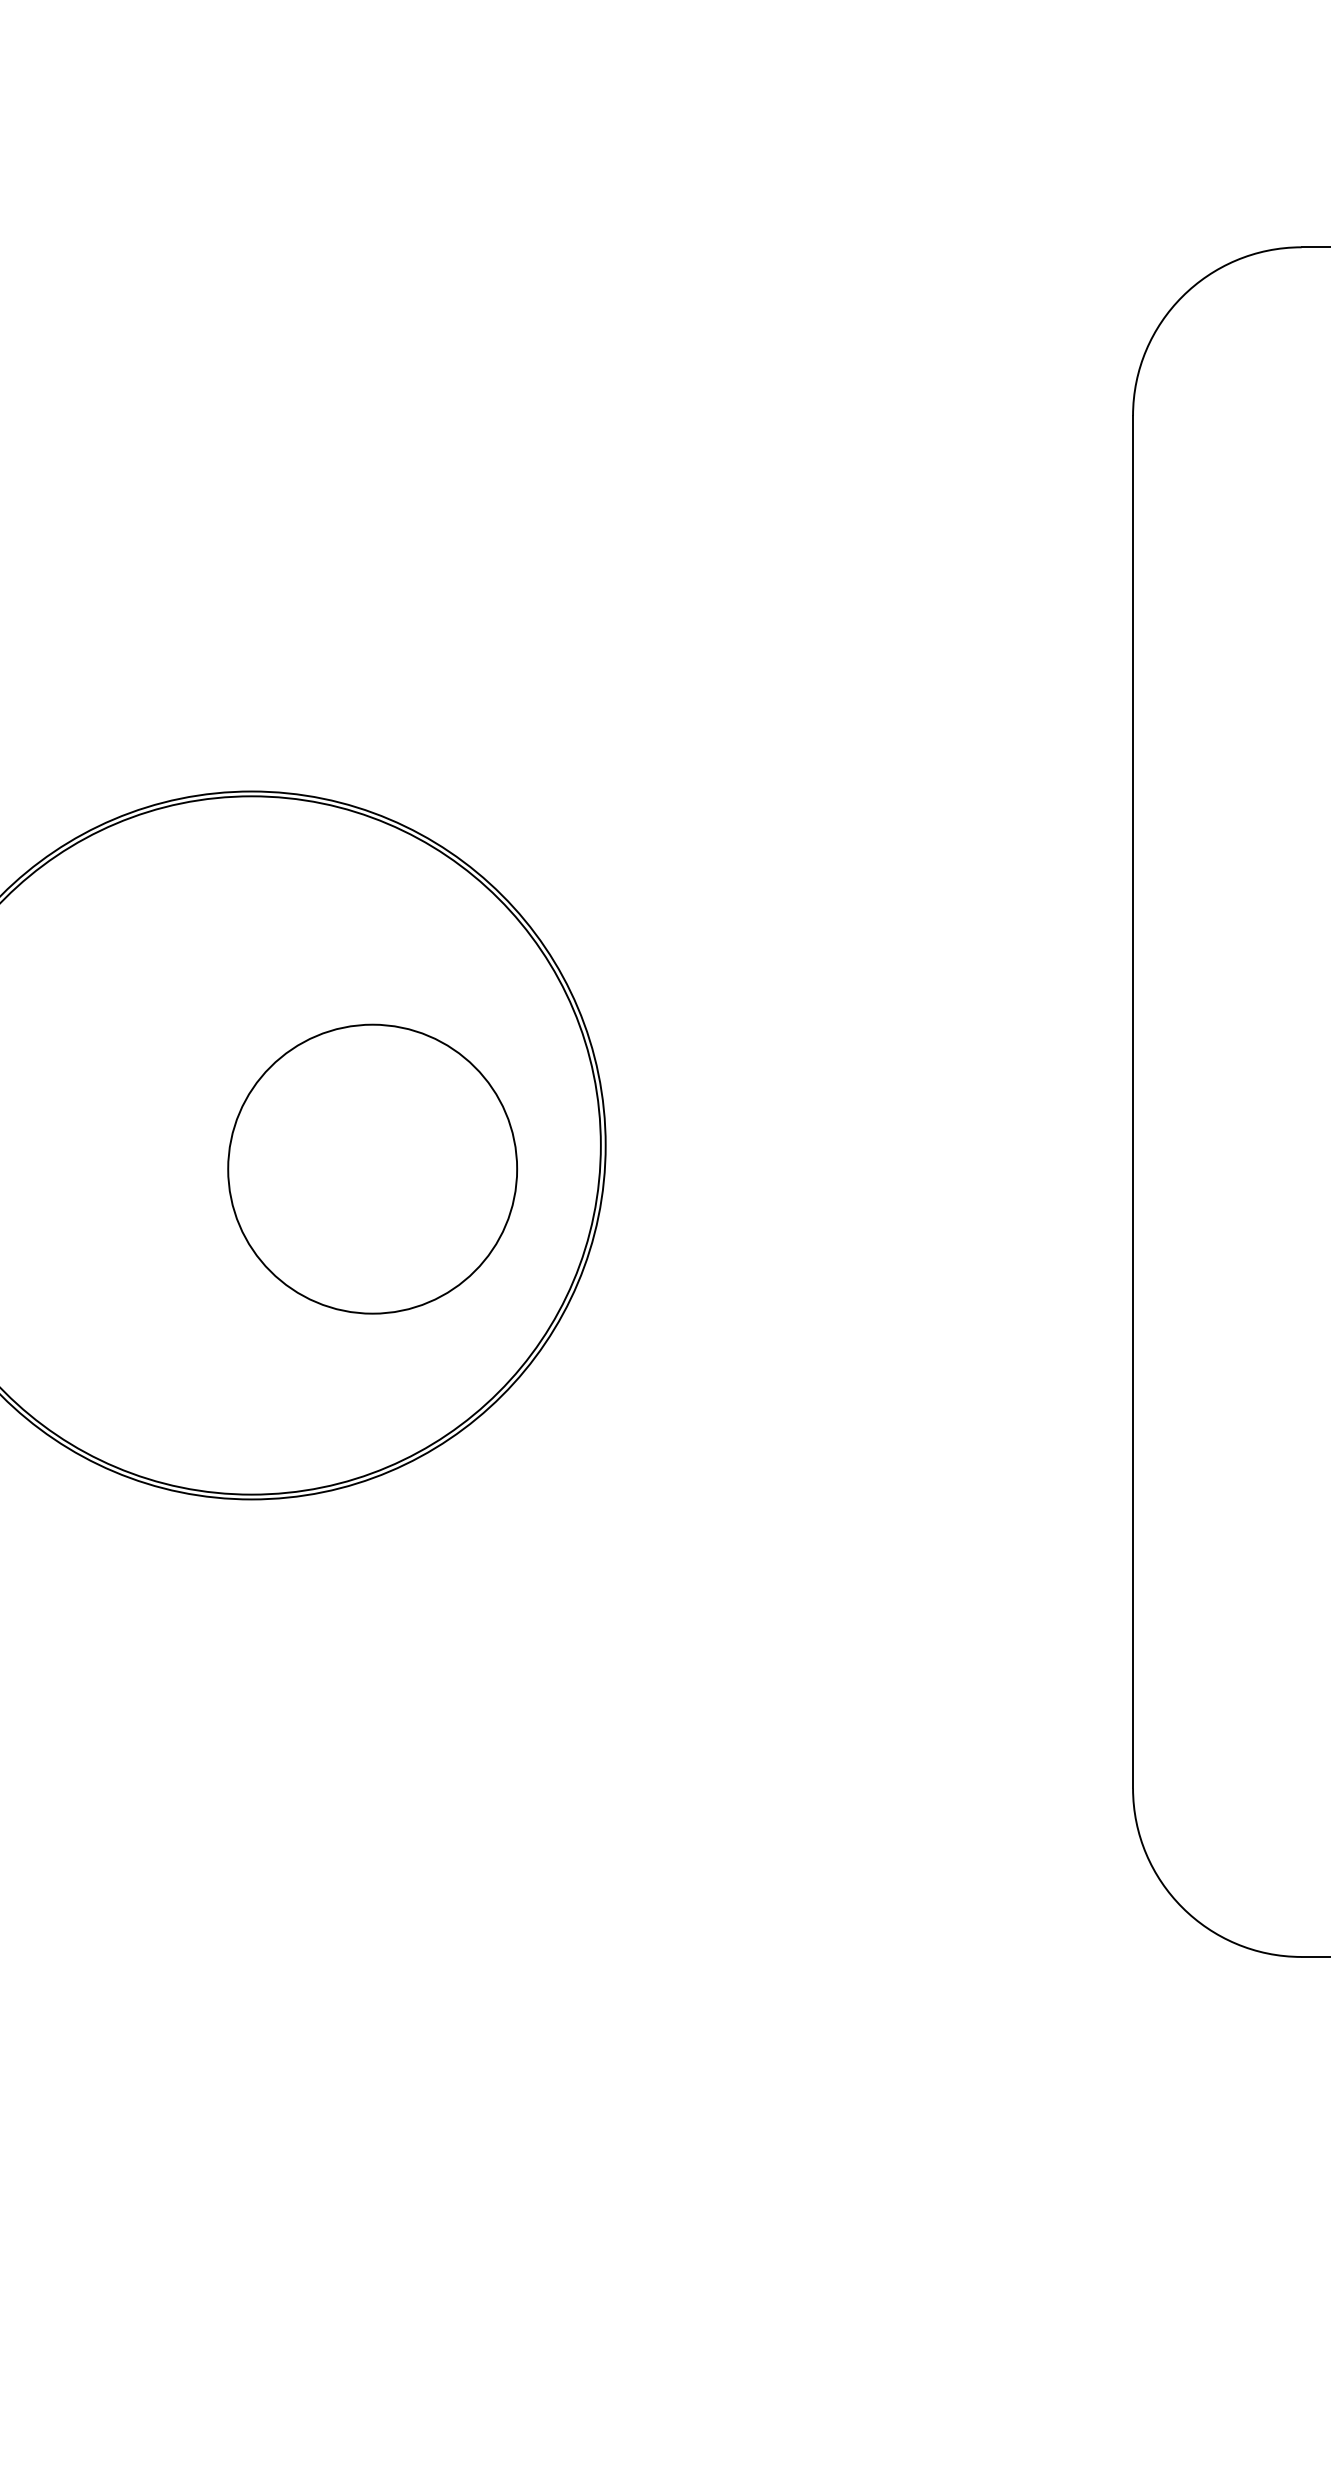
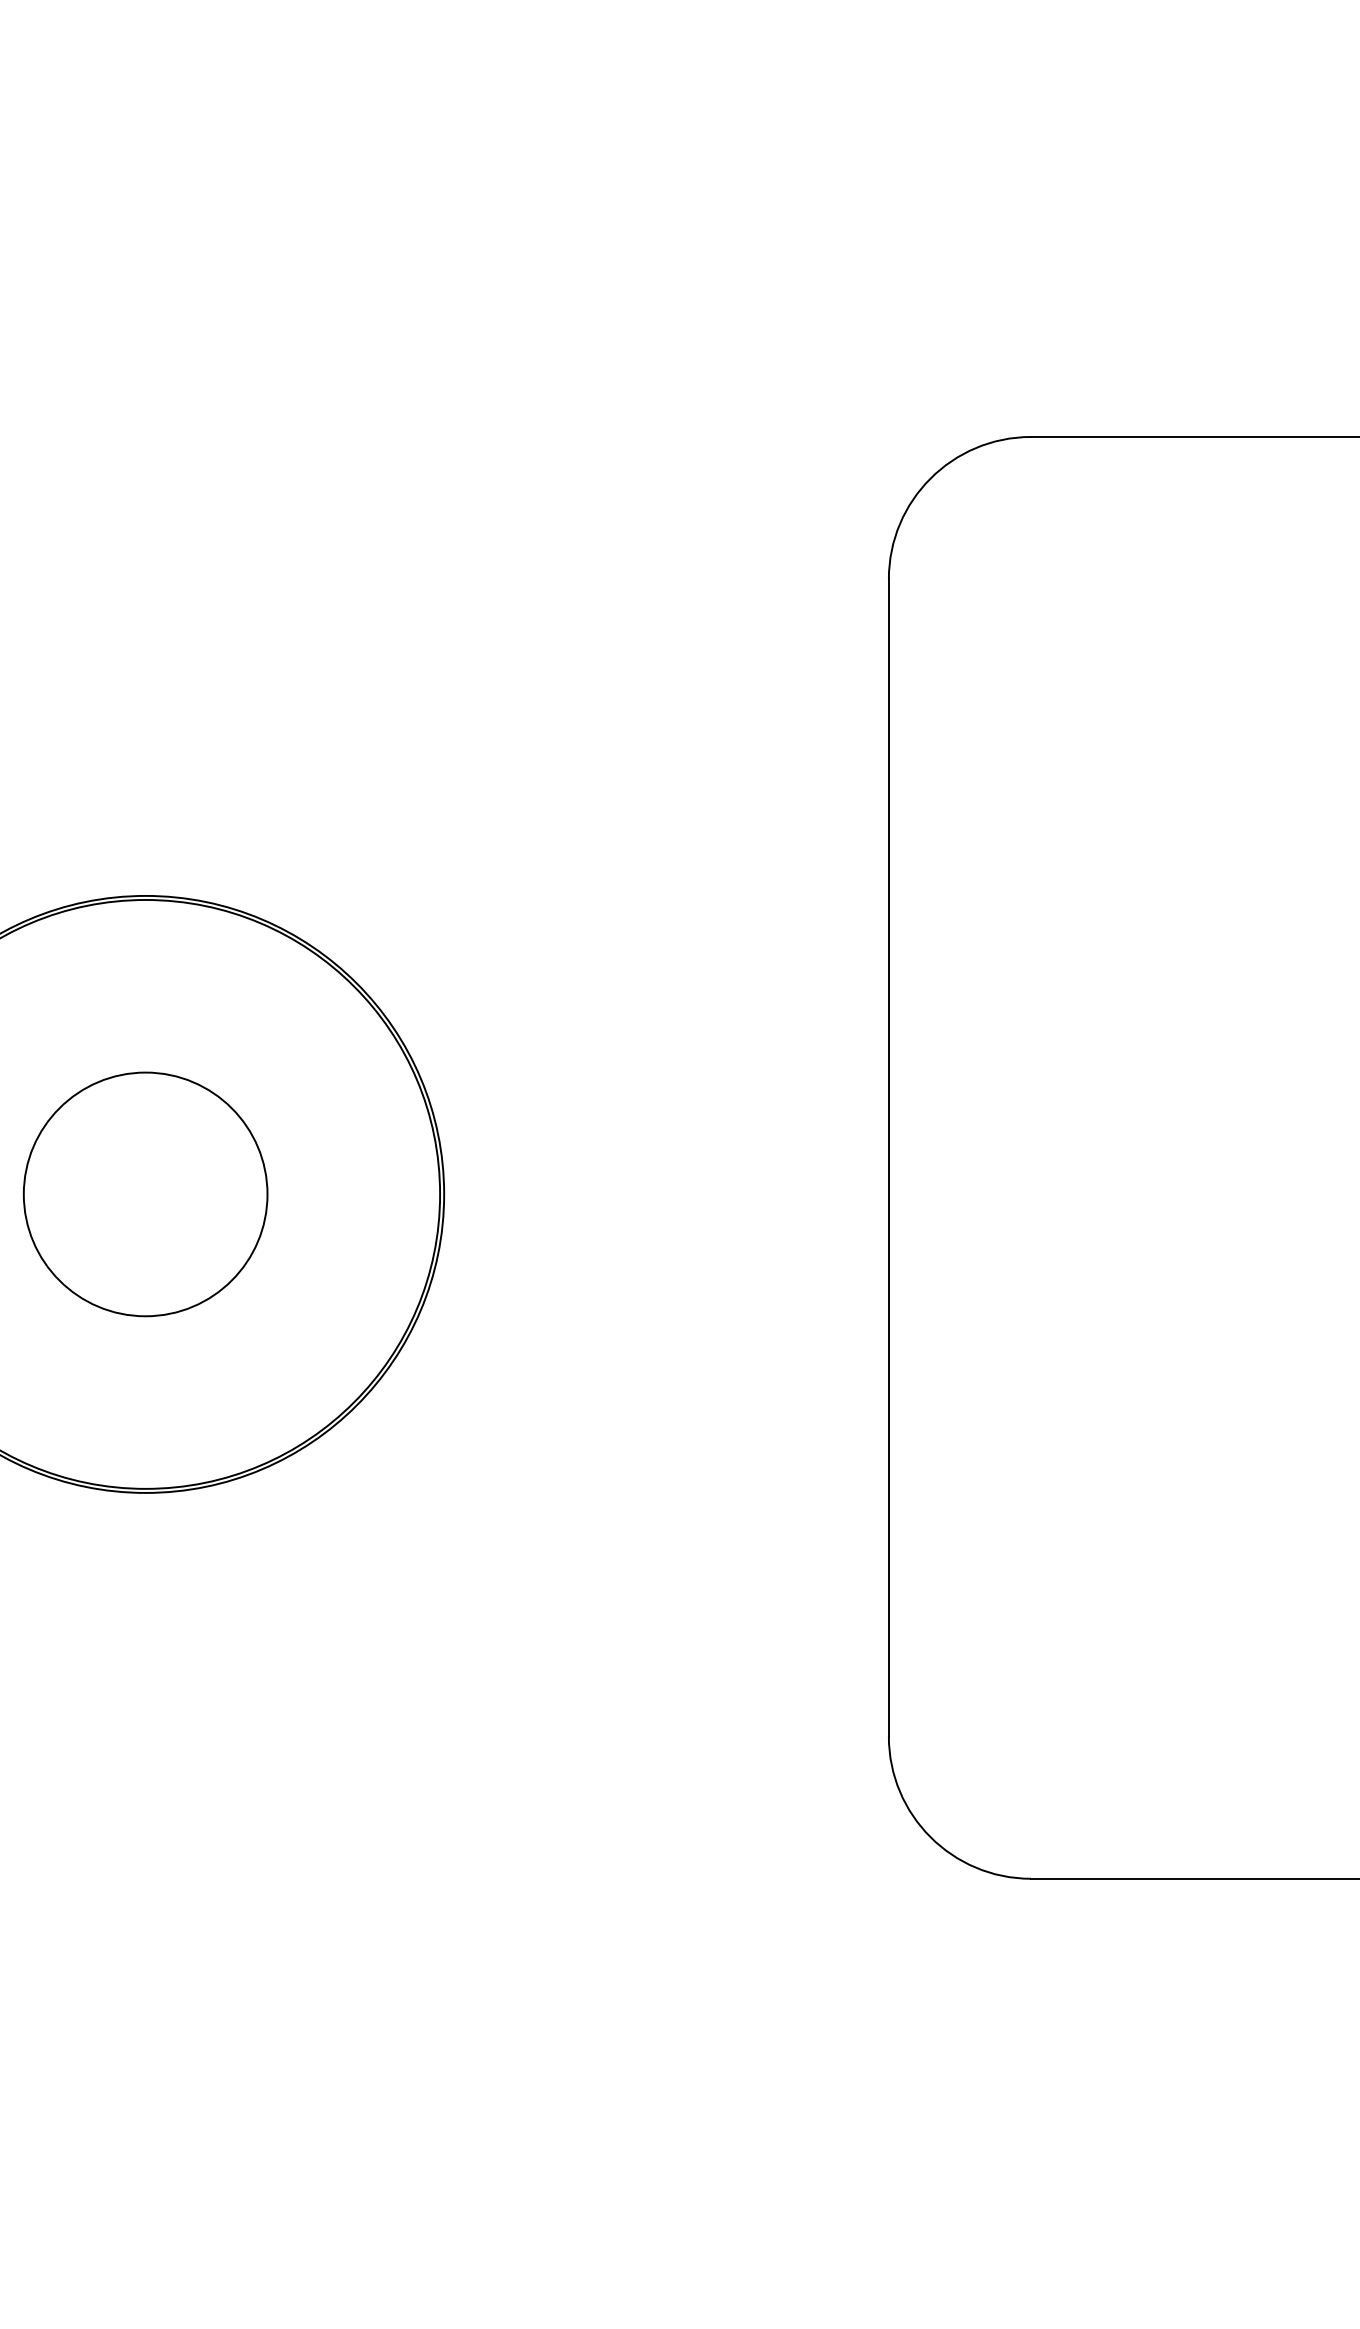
circle: (372, 1169) -> (145, 1194), moved

